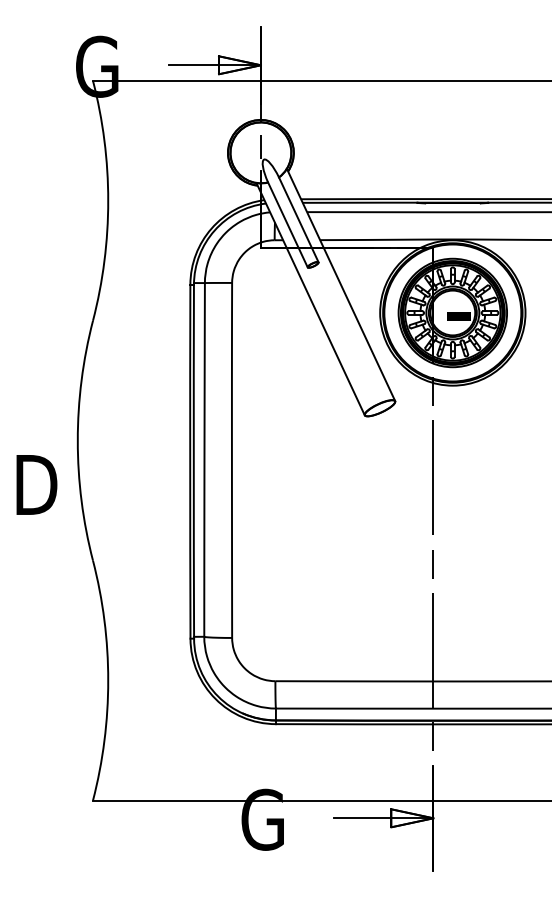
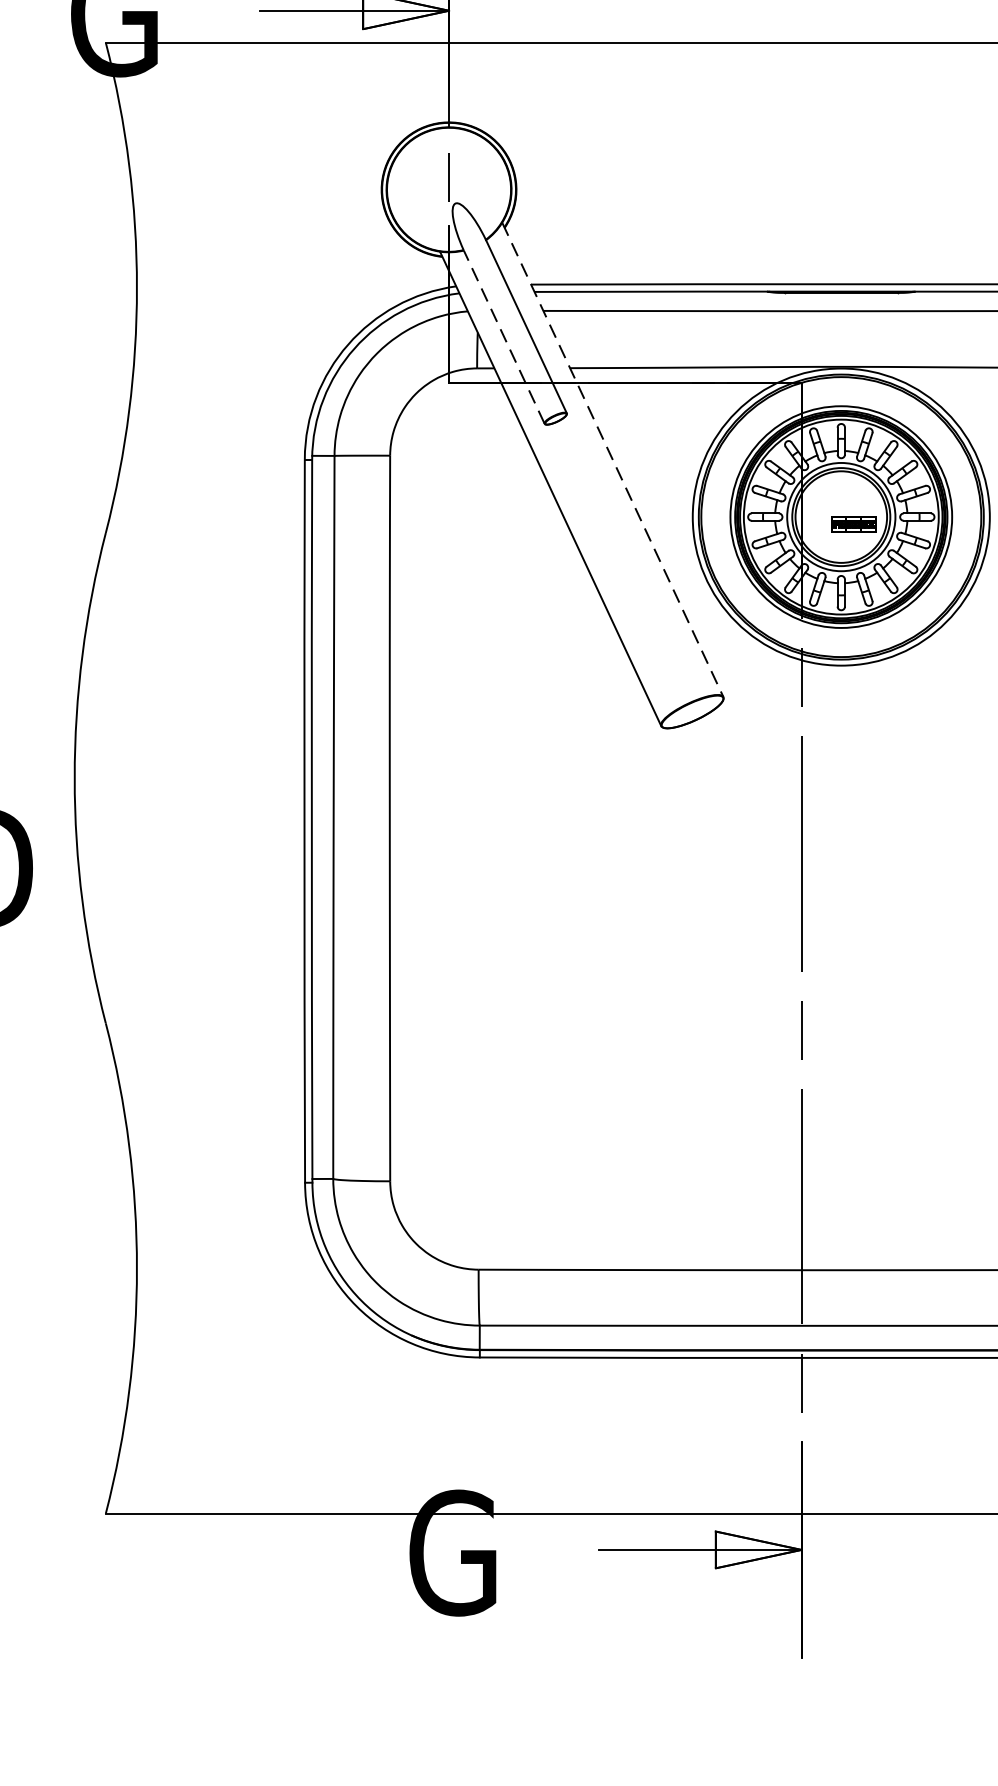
line: (287, 224) -> (503, 336), solid -> dashed
line: (341, 285) -> (613, 460), solid -> dashed

